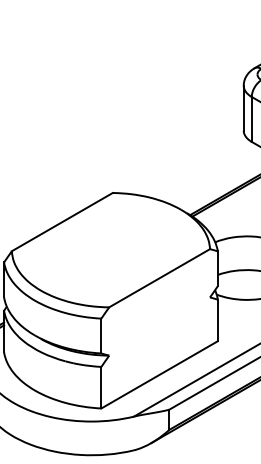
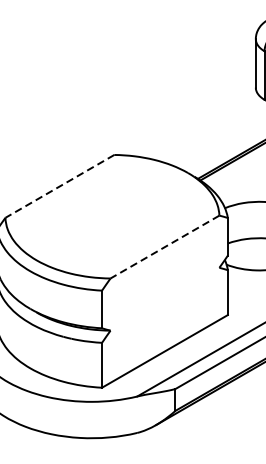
line: (61, 222) -> (58, 186), solid -> dashed
line: (159, 278) -> (164, 247), solid -> dashed

